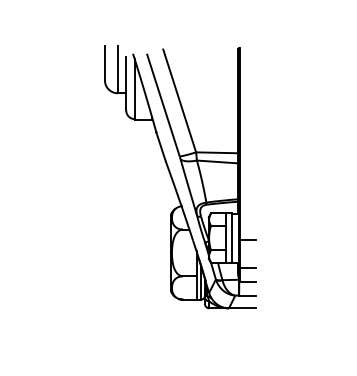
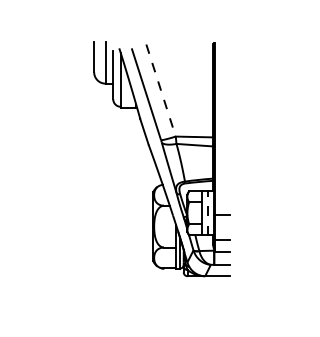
line: (179, 100) -> (160, 90), solid -> dashed
line: (232, 238) -> (208, 213), solid -> dashed

